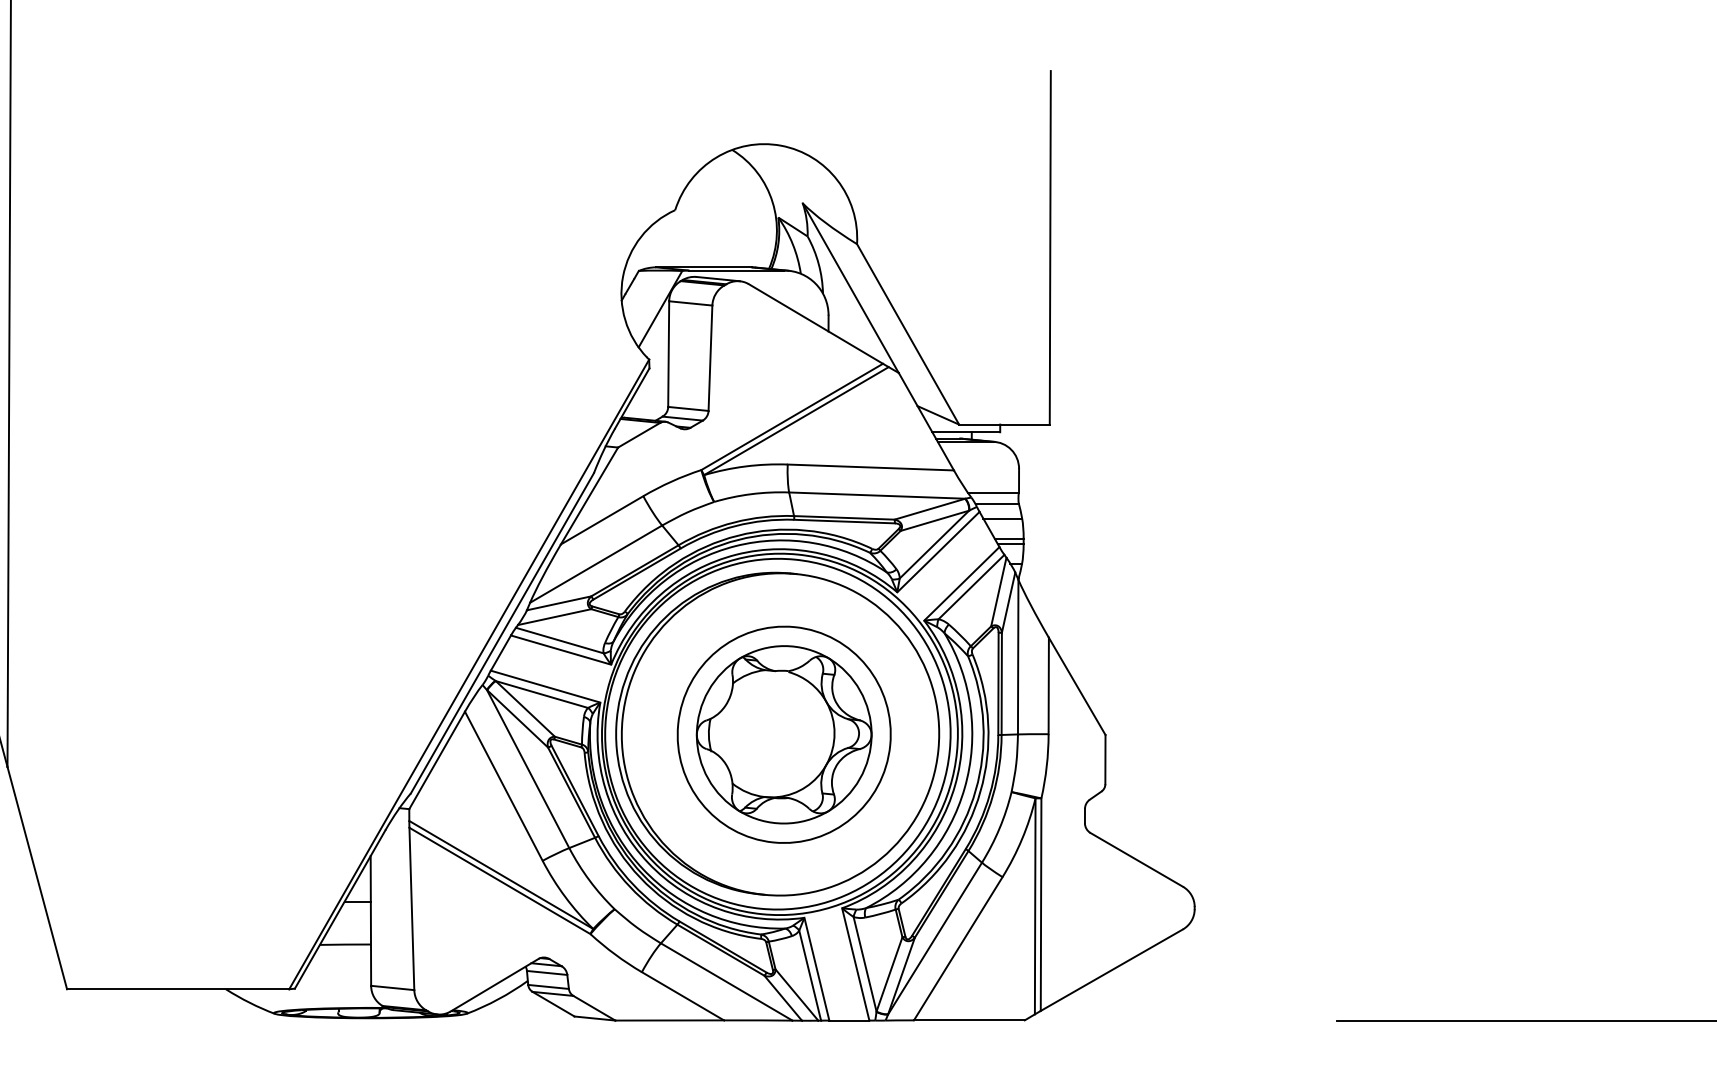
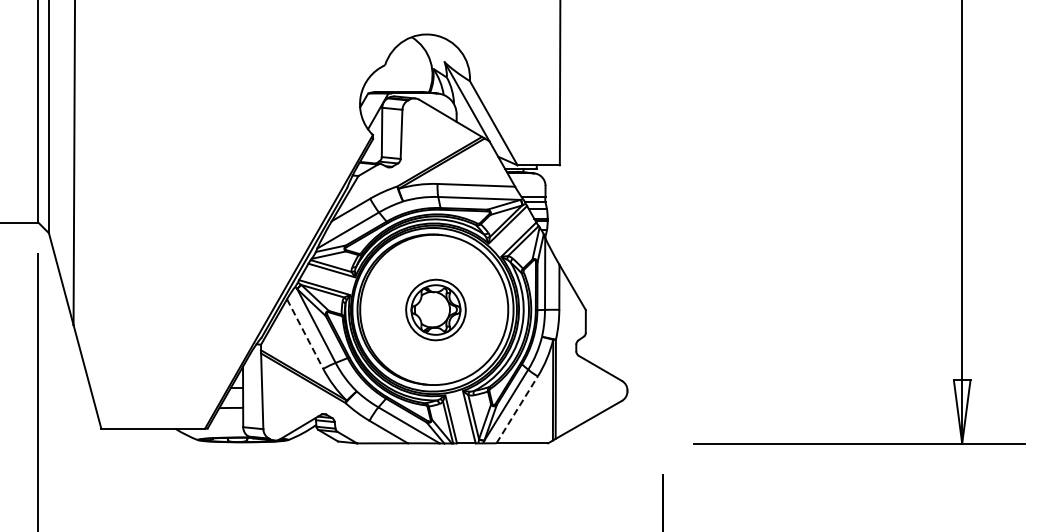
part: (783, 733) -> (435, 309), size x0.6
line: (504, 787) -> (305, 334), solid -> dashed
line: (958, 947) -> (517, 409), solid -> dashed

